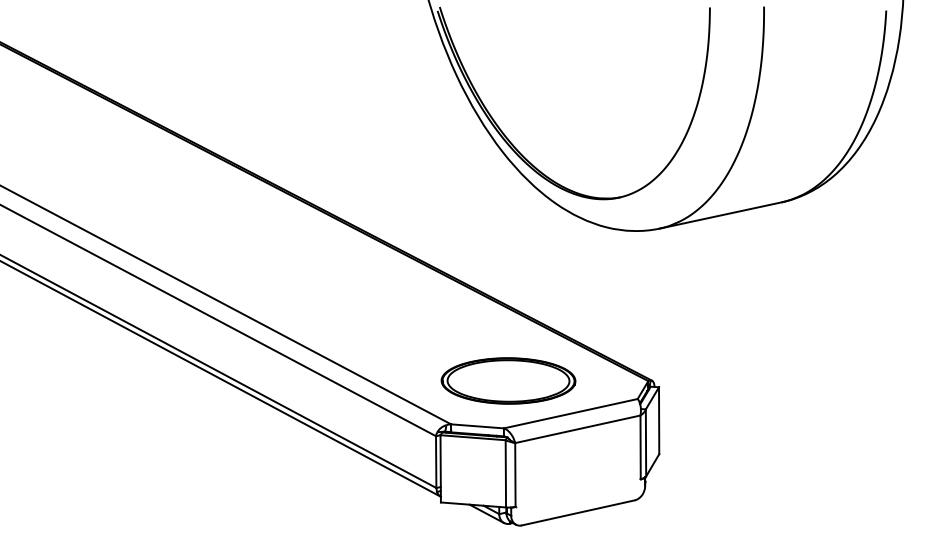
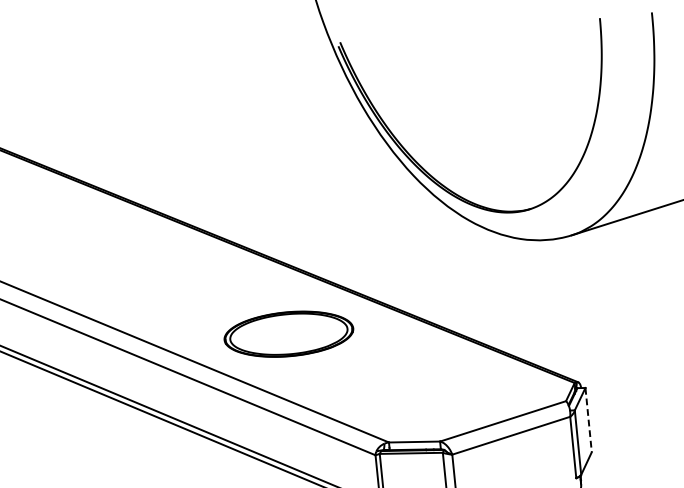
part: (508, 380) -> (288, 333), moved
line: (659, 421) -> (589, 420), solid -> dashed

